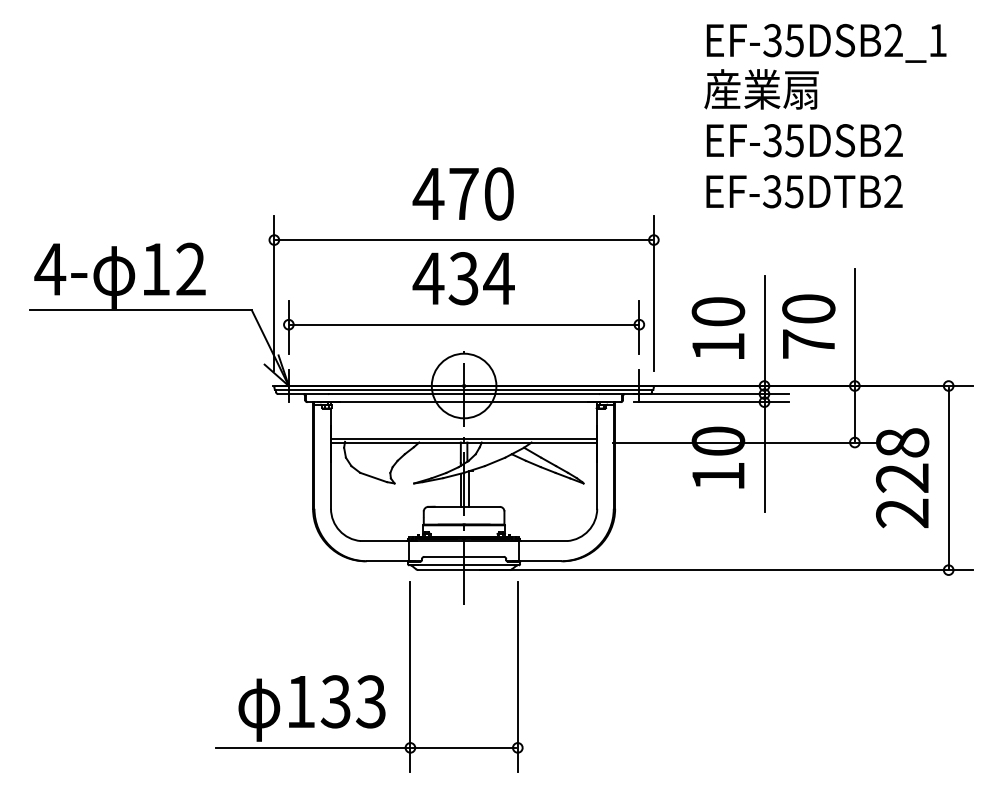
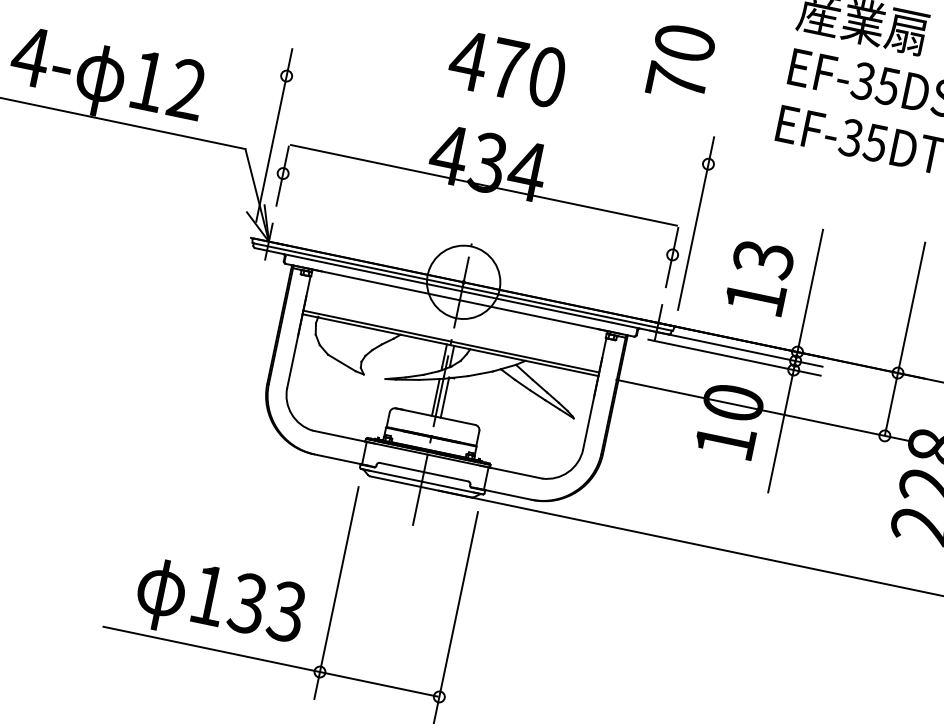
line: (463, 240) -> (496, 120), removed
text: (718, 312) -> (763, 259), 10 -> 13
line: (463, 324) -> (483, 184), moved
text: (808, 326) -> (680, 62), moved

